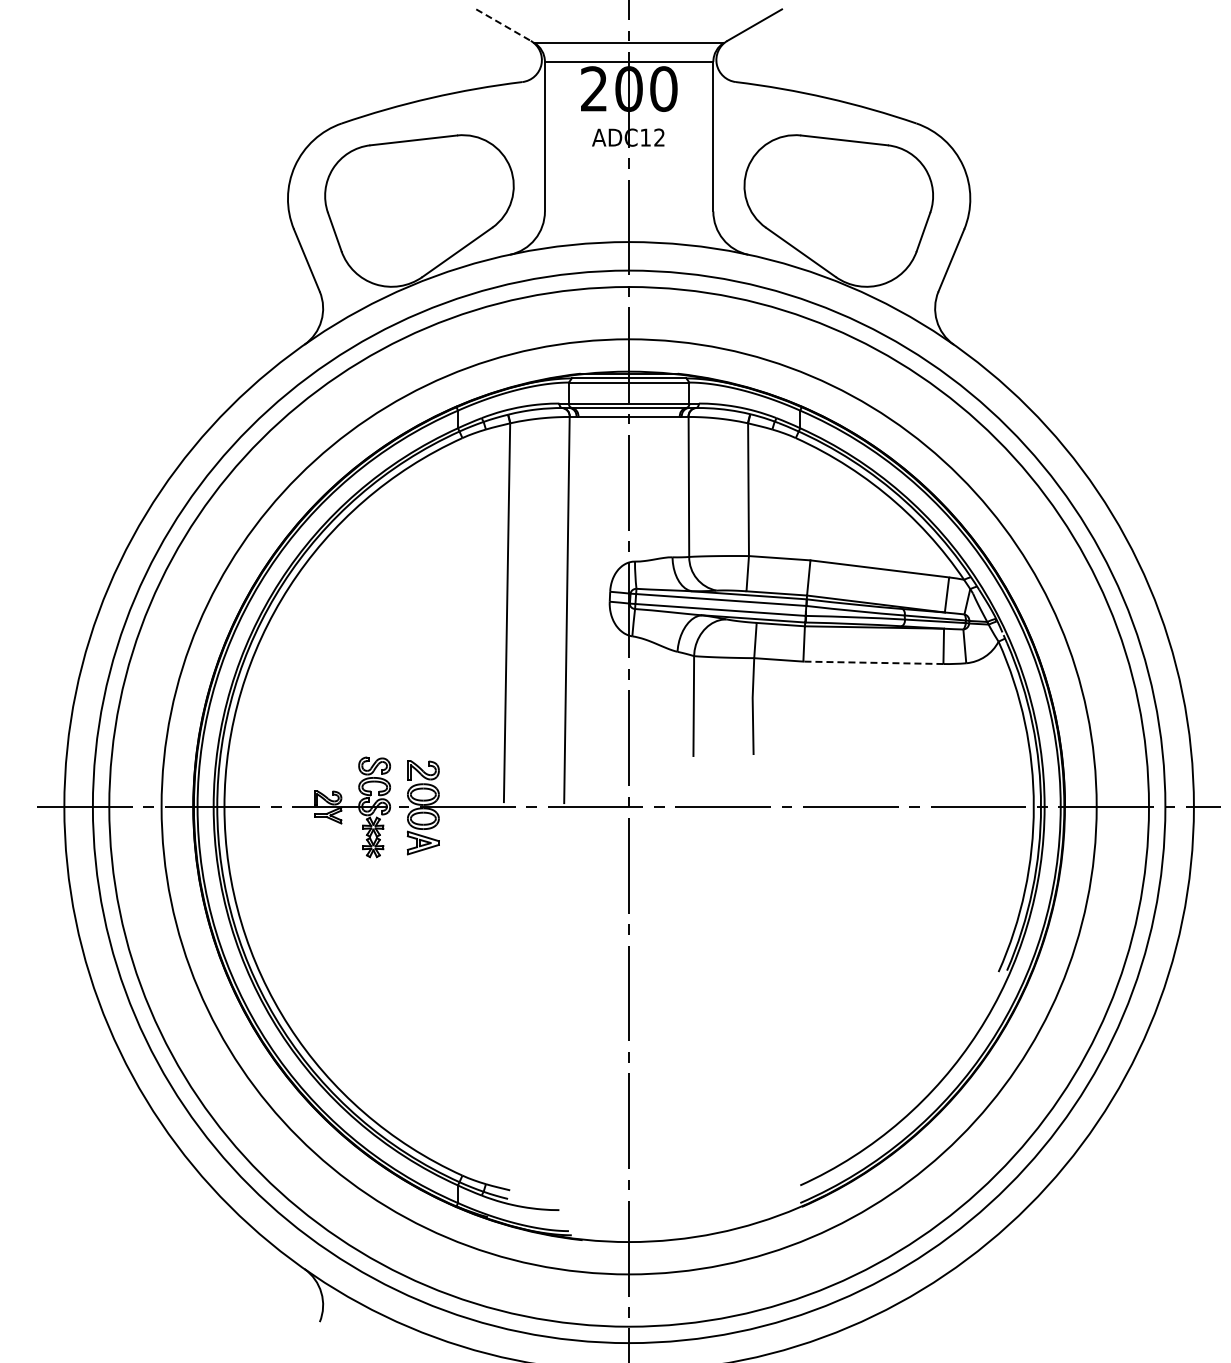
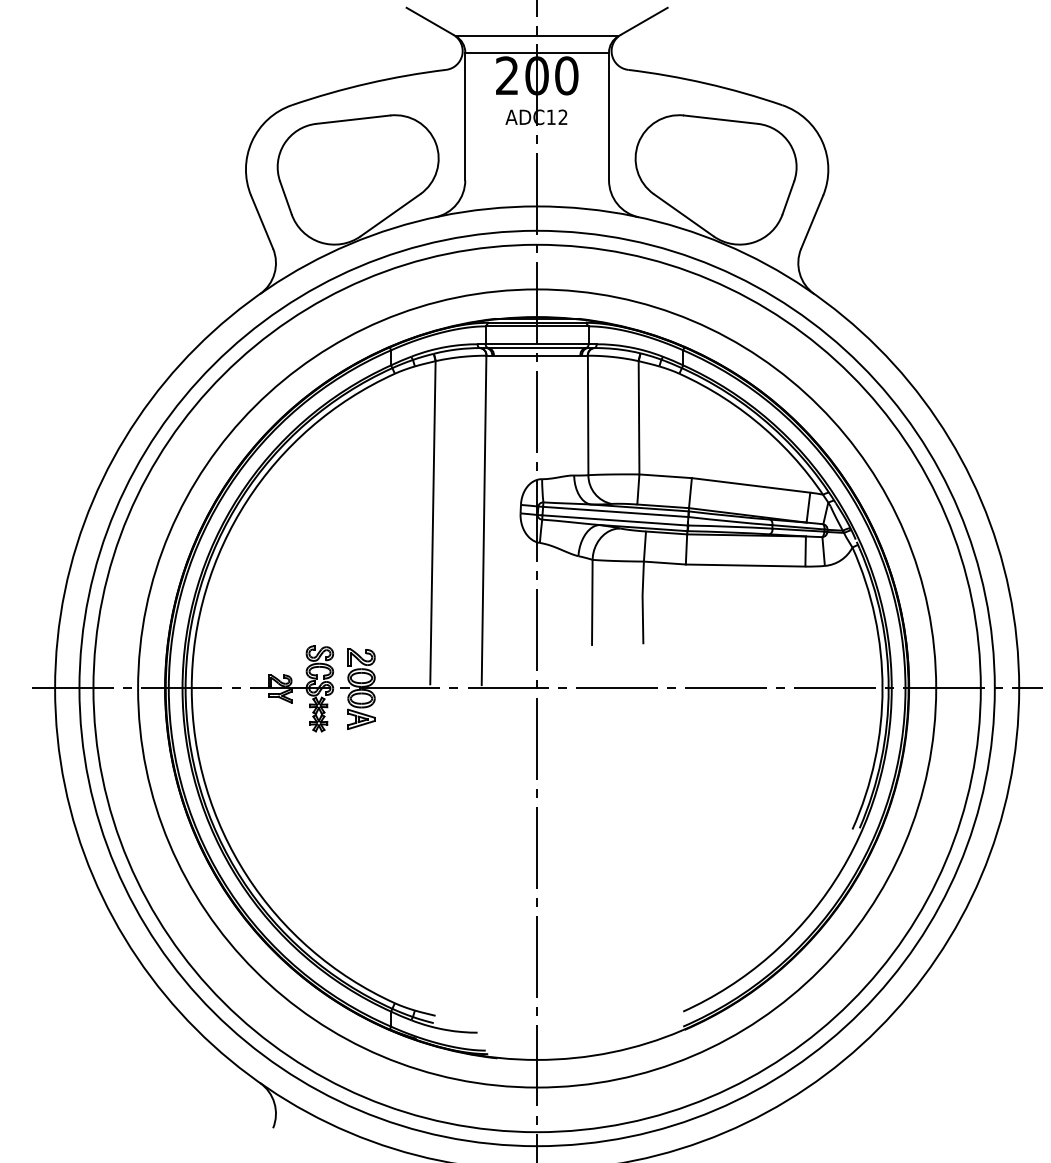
line: (503, 25) -> (429, 21), dashed -> solid
line: (872, 662) -> (744, 565), dashed -> solid

